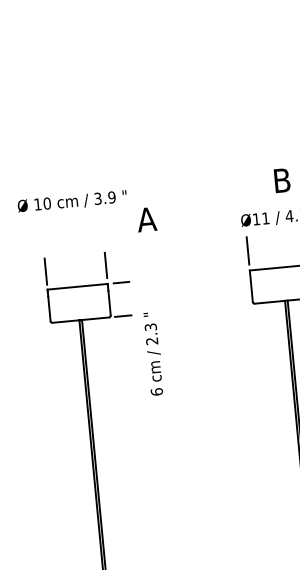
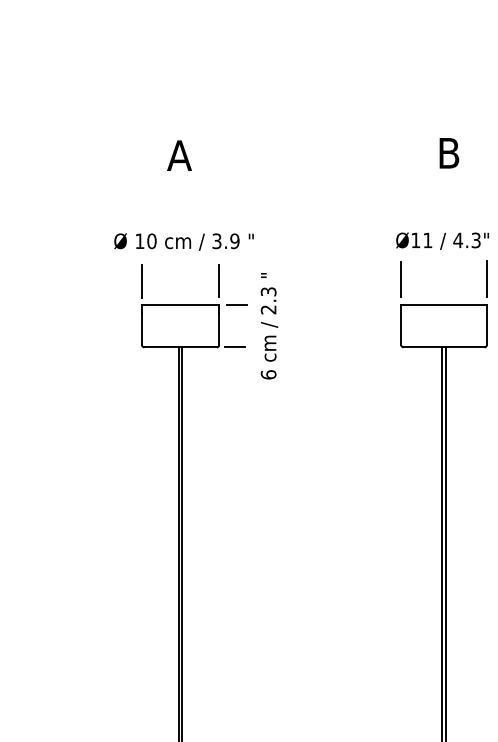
text: (282, 180) -> (449, 153), moved
text: (71, 201) -> (183, 241), moved
text: (146, 219) -> (179, 155), moved
text: (154, 354) -> (269, 326), moved

